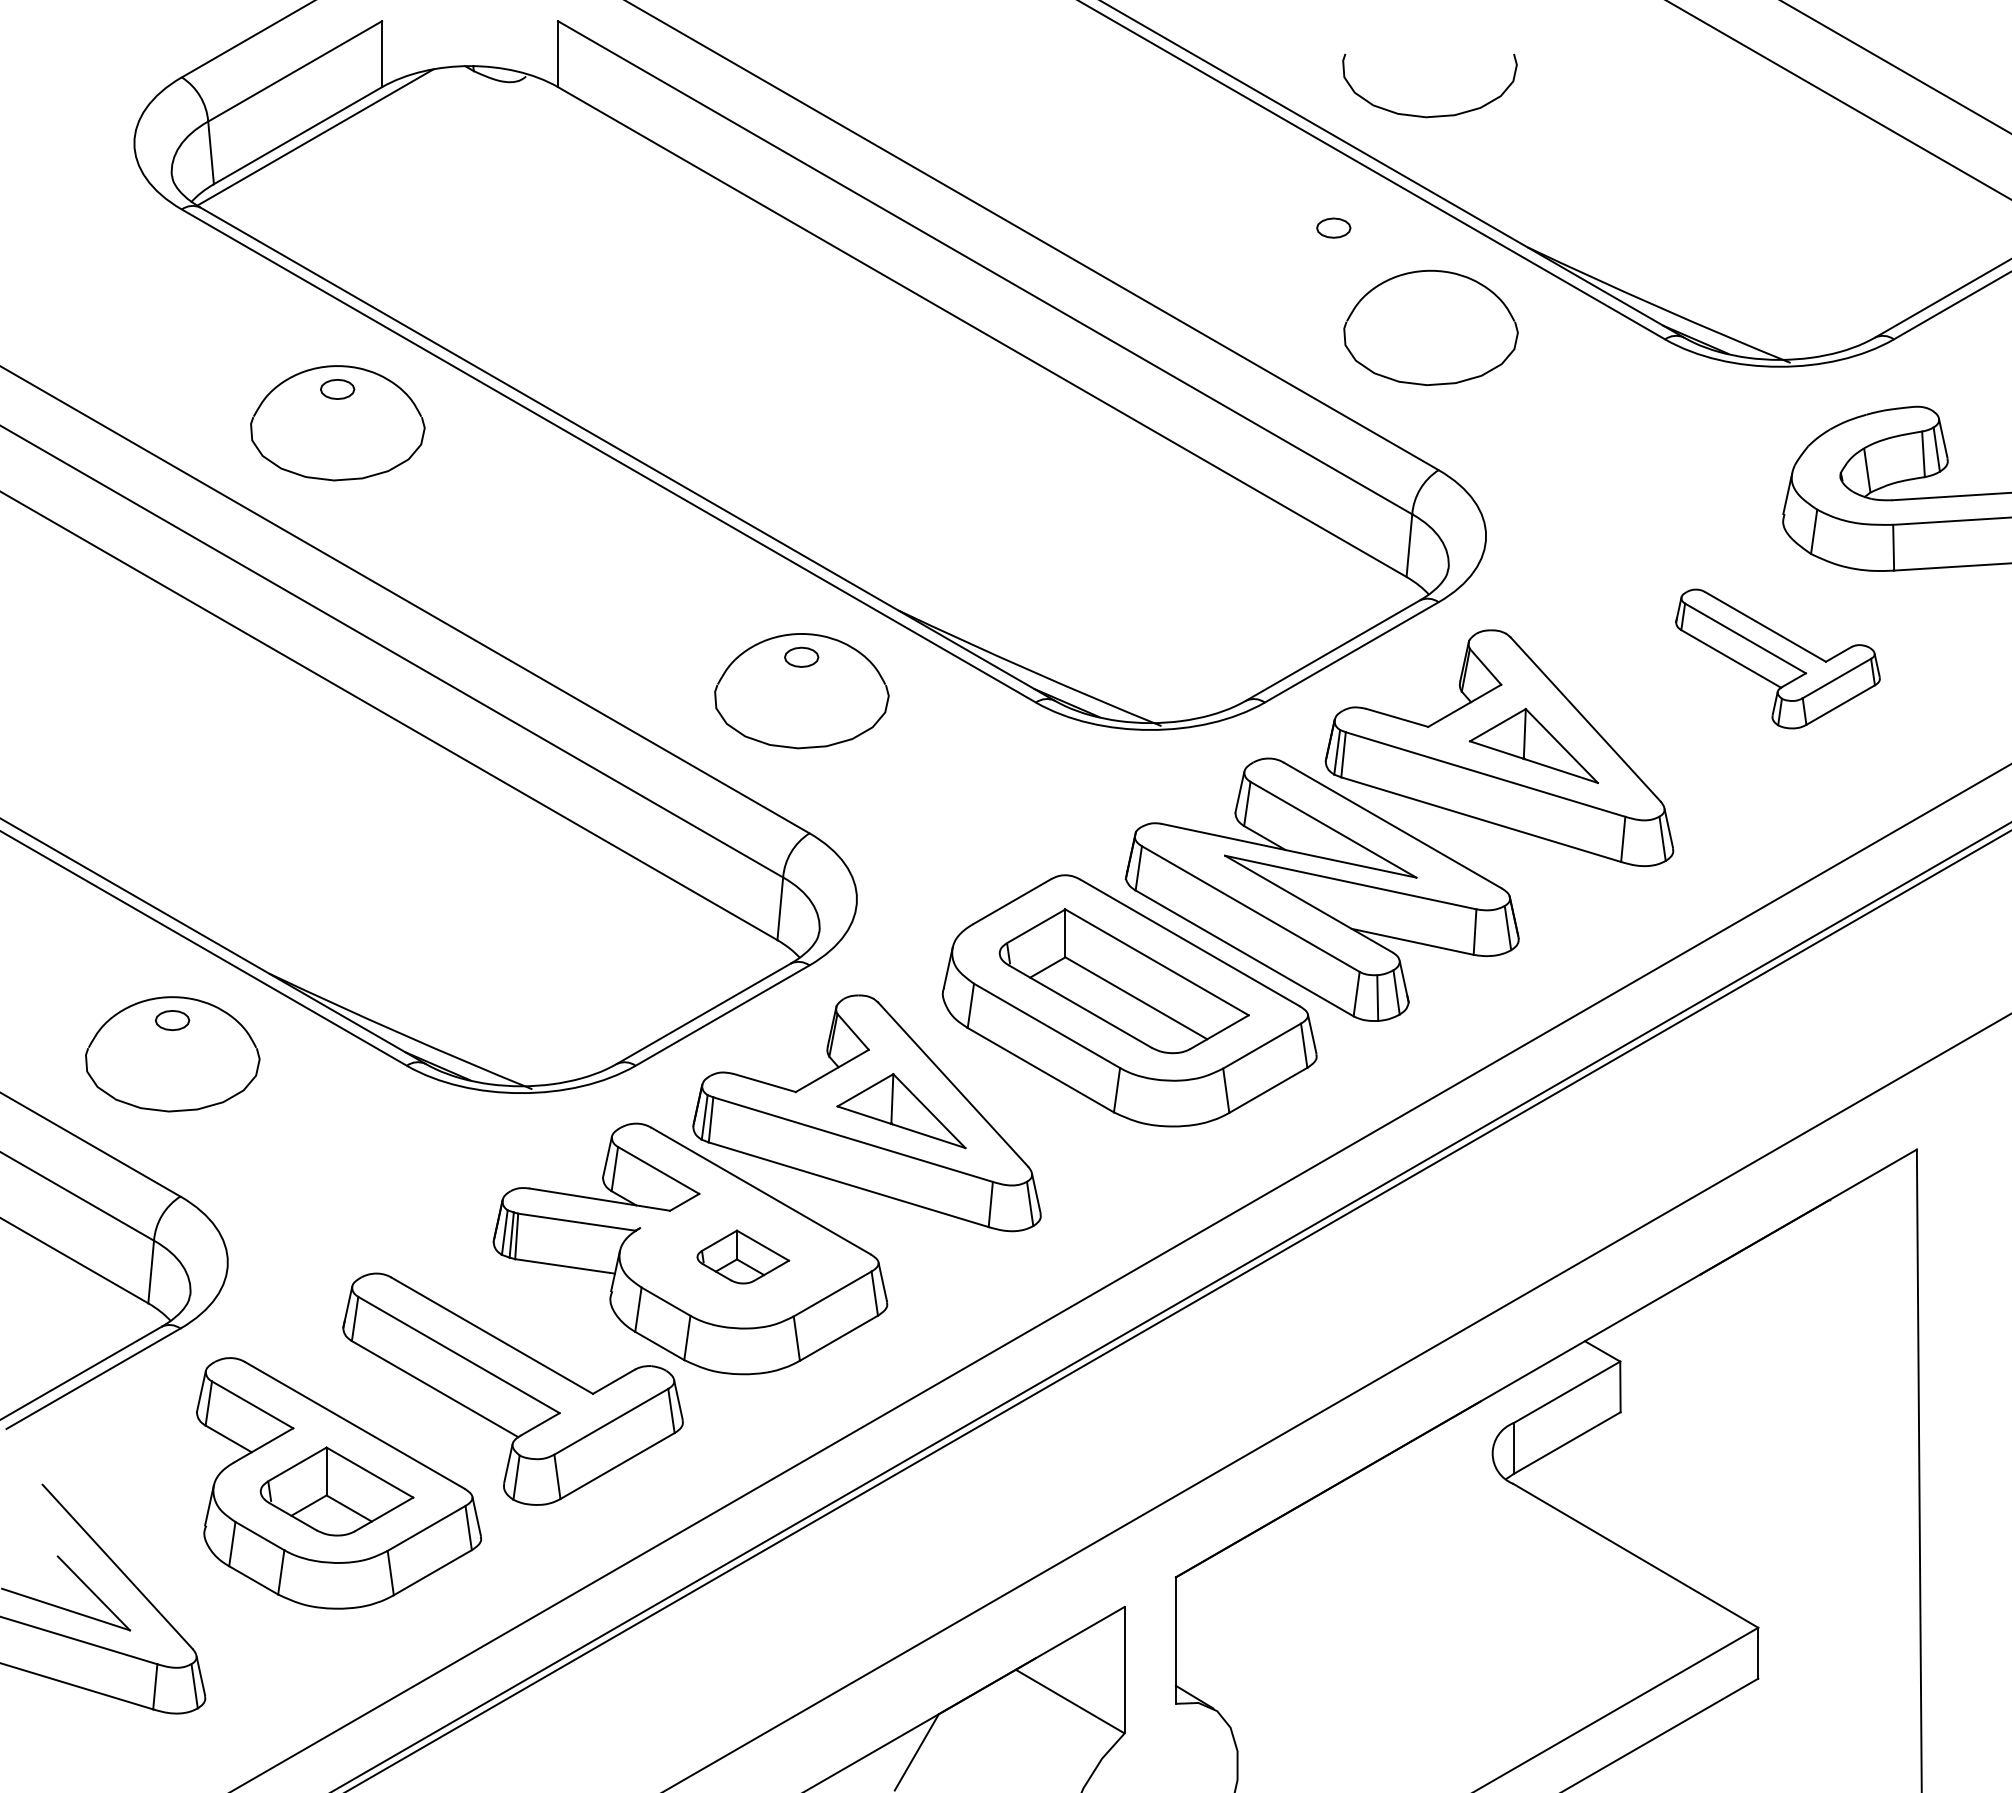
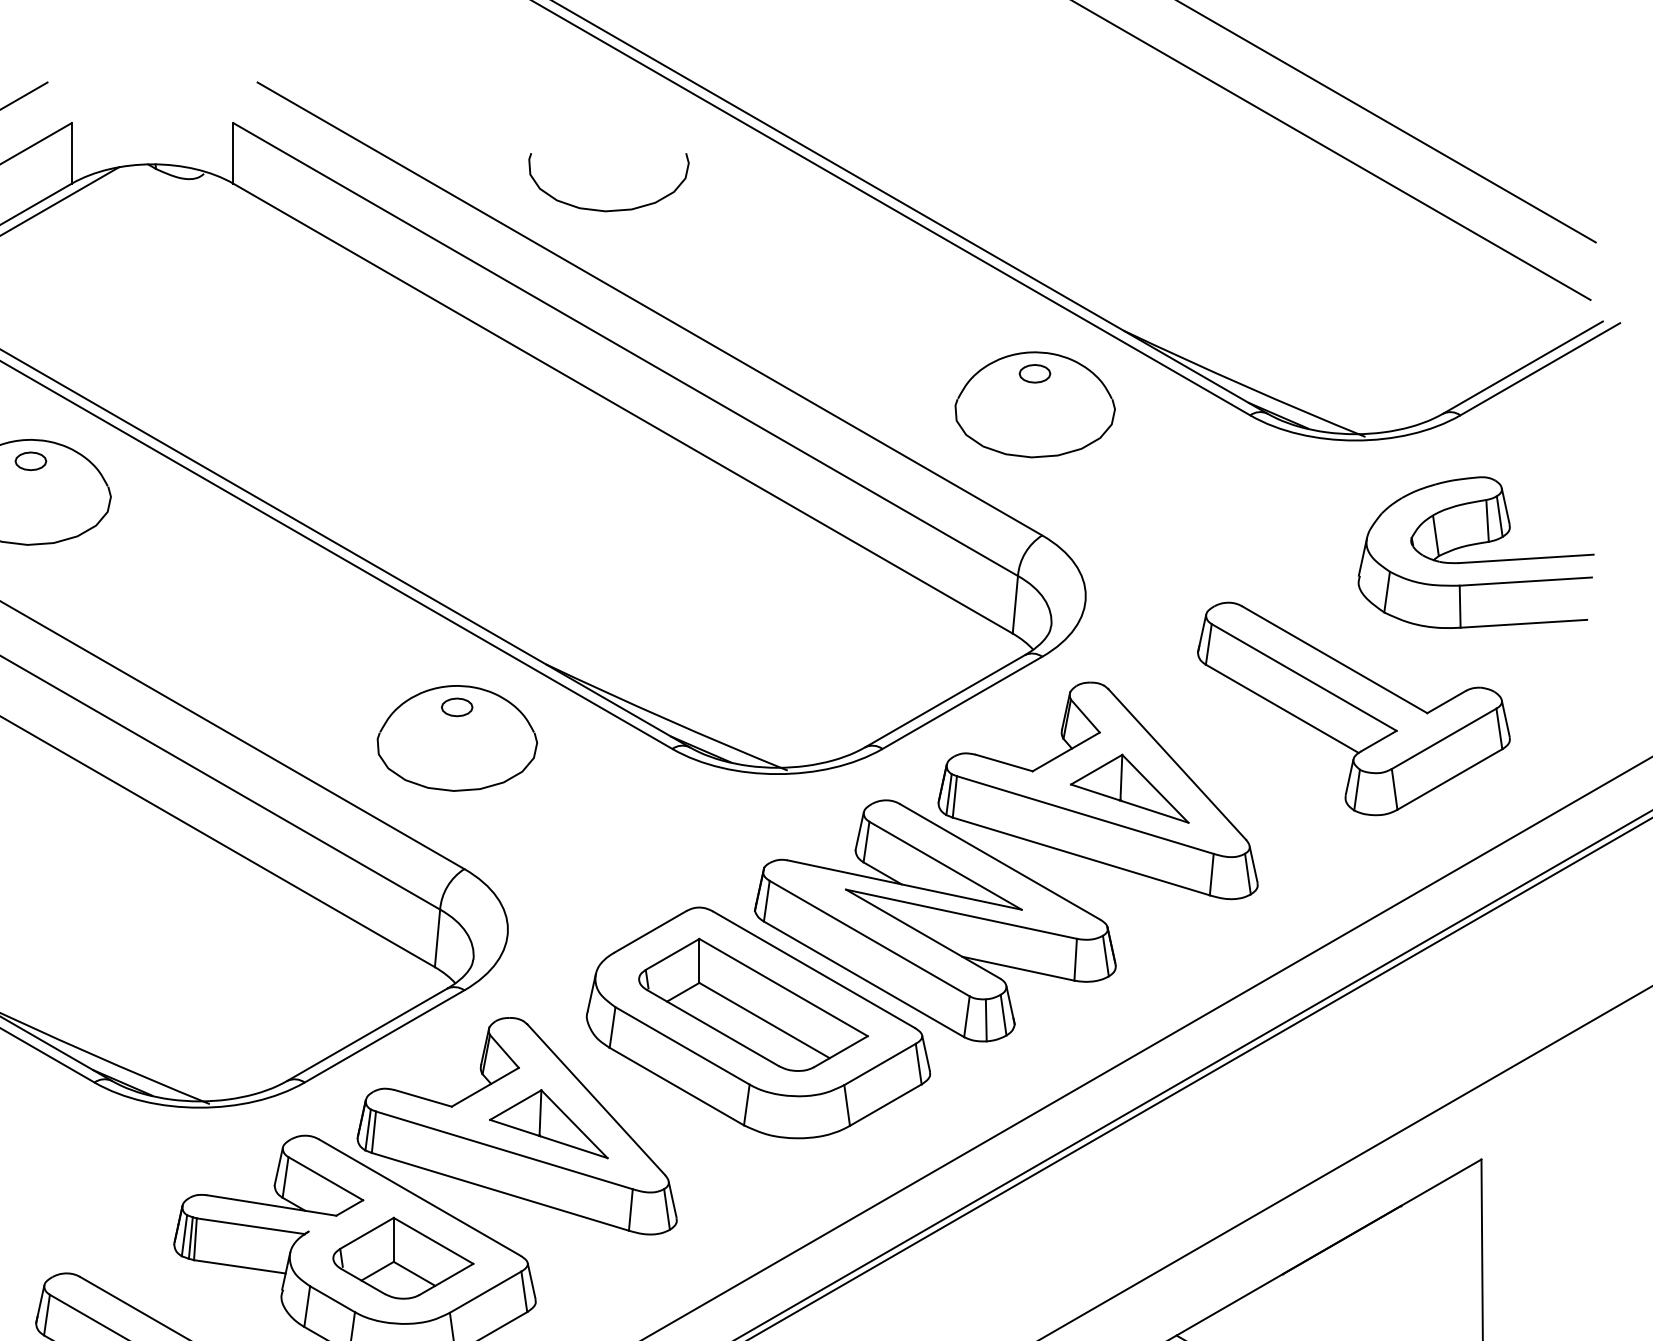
curve: (1432, 115) -> (611, 209), moved
part: (1333, 227) -> (1034, 373), moved
part: (1777, 658) -> (1353, 708), size x1.67
part: (743, 1256) -> (403, 1257), size x1.67

